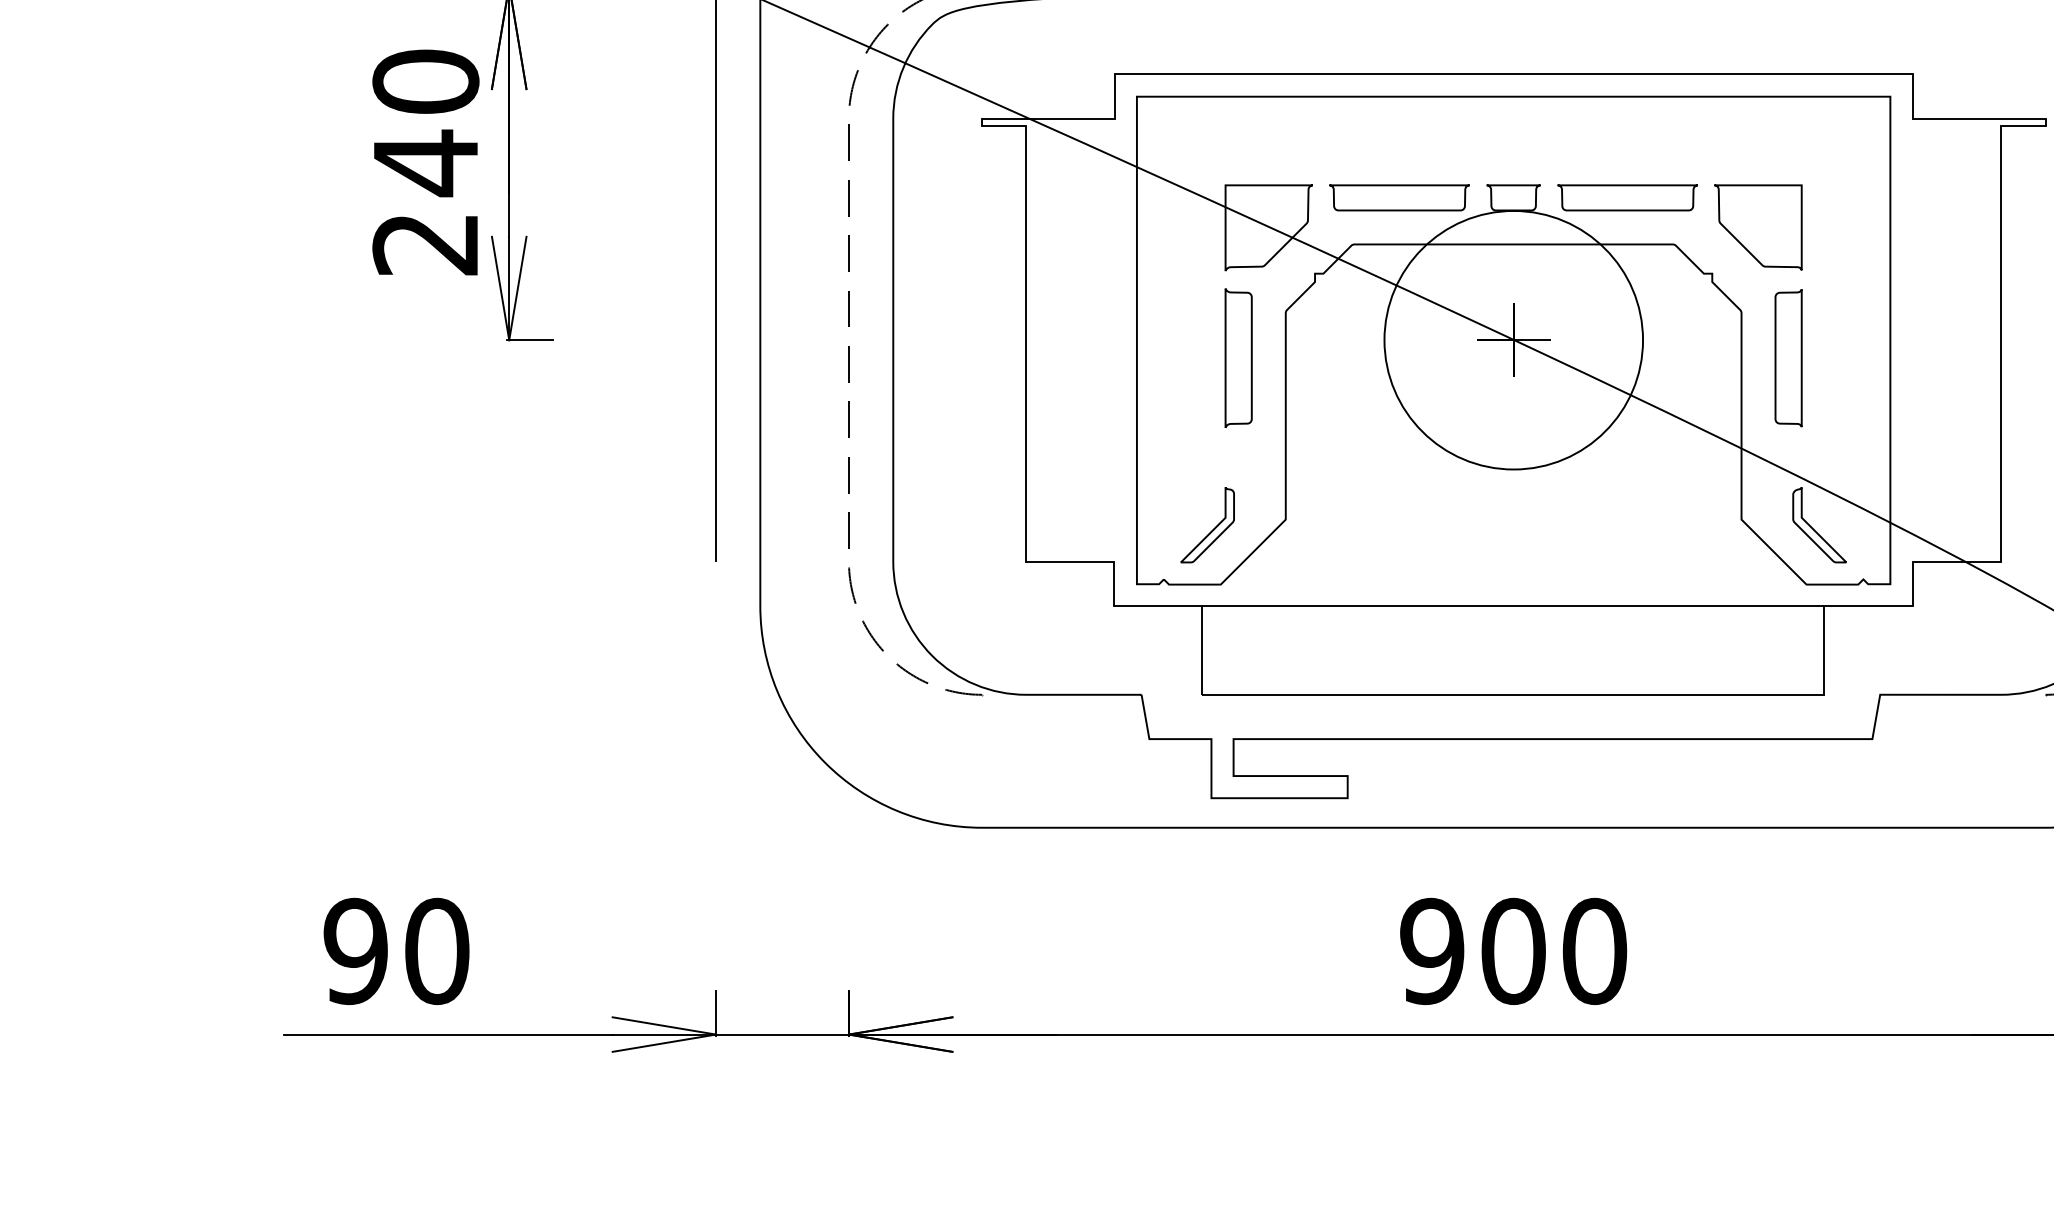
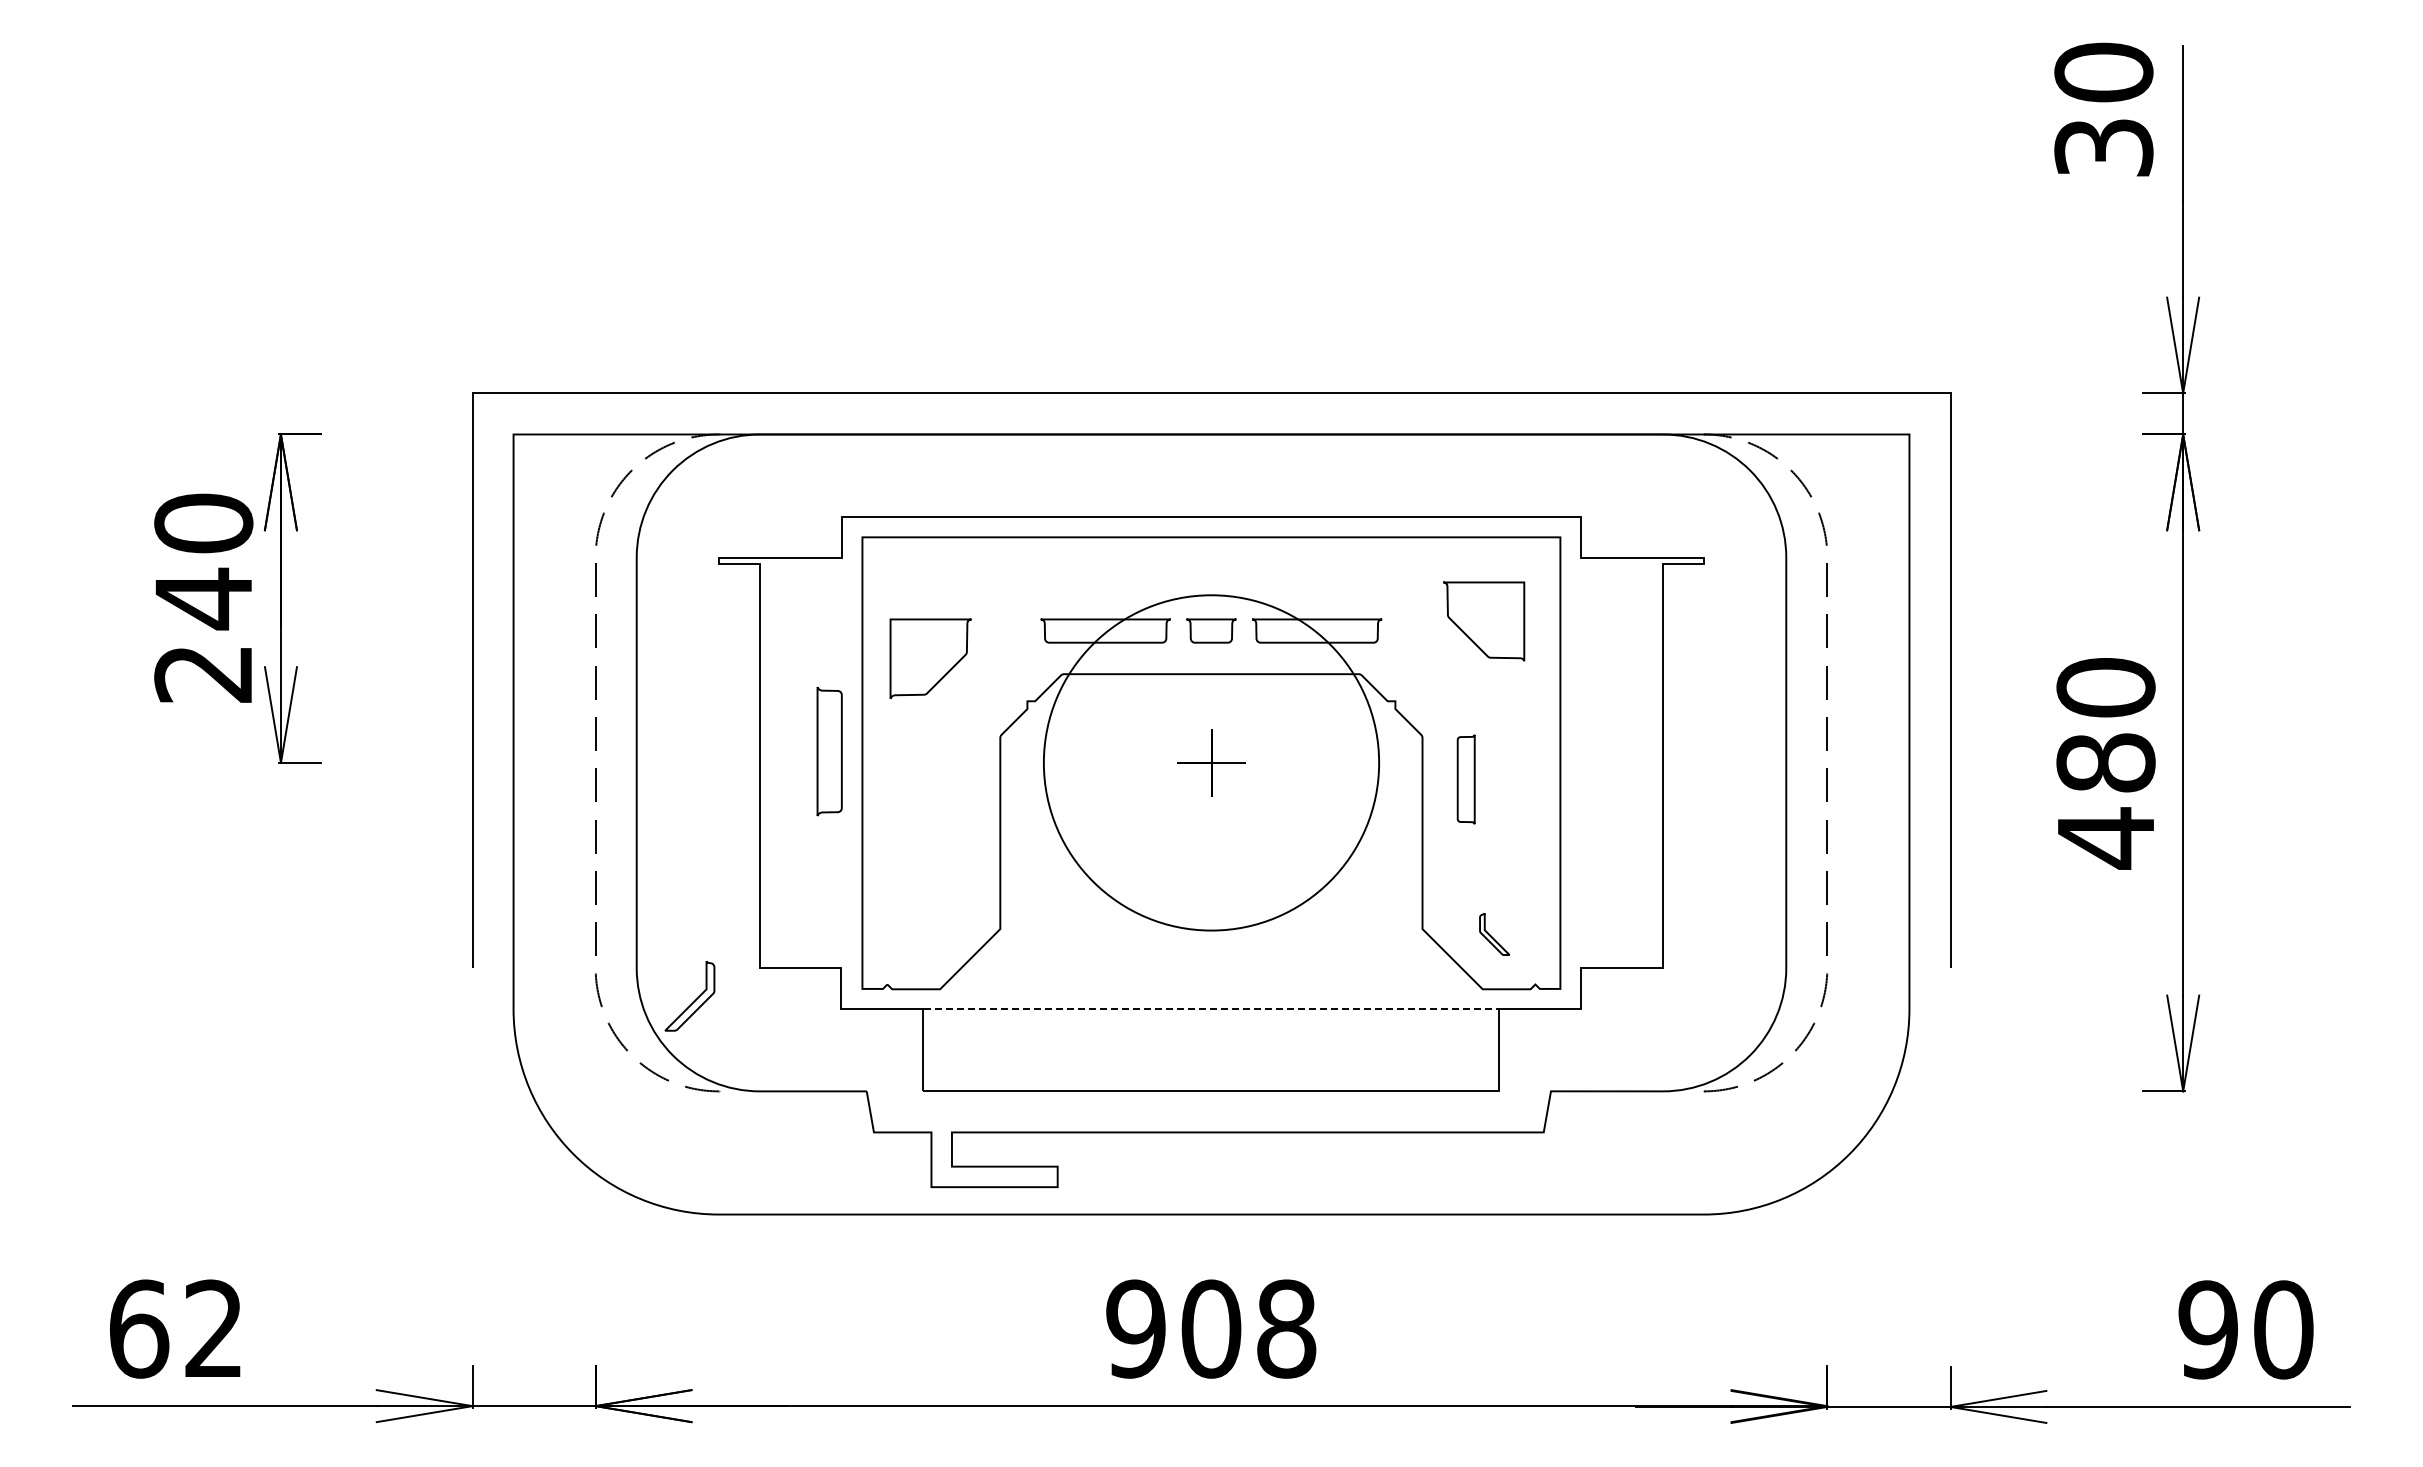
part: (1268, 227) -> (930, 658), moved
part: (1758, 227) -> (1484, 621), moved
circle: (1513, 339) -> (1211, 762), size x1.4
part: (1238, 358) -> (829, 751), moved
part: (1789, 358) -> (1466, 779), size x0.7
part: (1819, 525) -> (1494, 934), size x0.6
part: (1212, 529) -> (694, 1000), moved
line: (1513, 606) -> (1211, 1009), solid -> dashed
text: (396, 950) -> (176, 1328), 90 -> 62
text: (1594, 950) -> (1286, 1328), 900 -> 908

